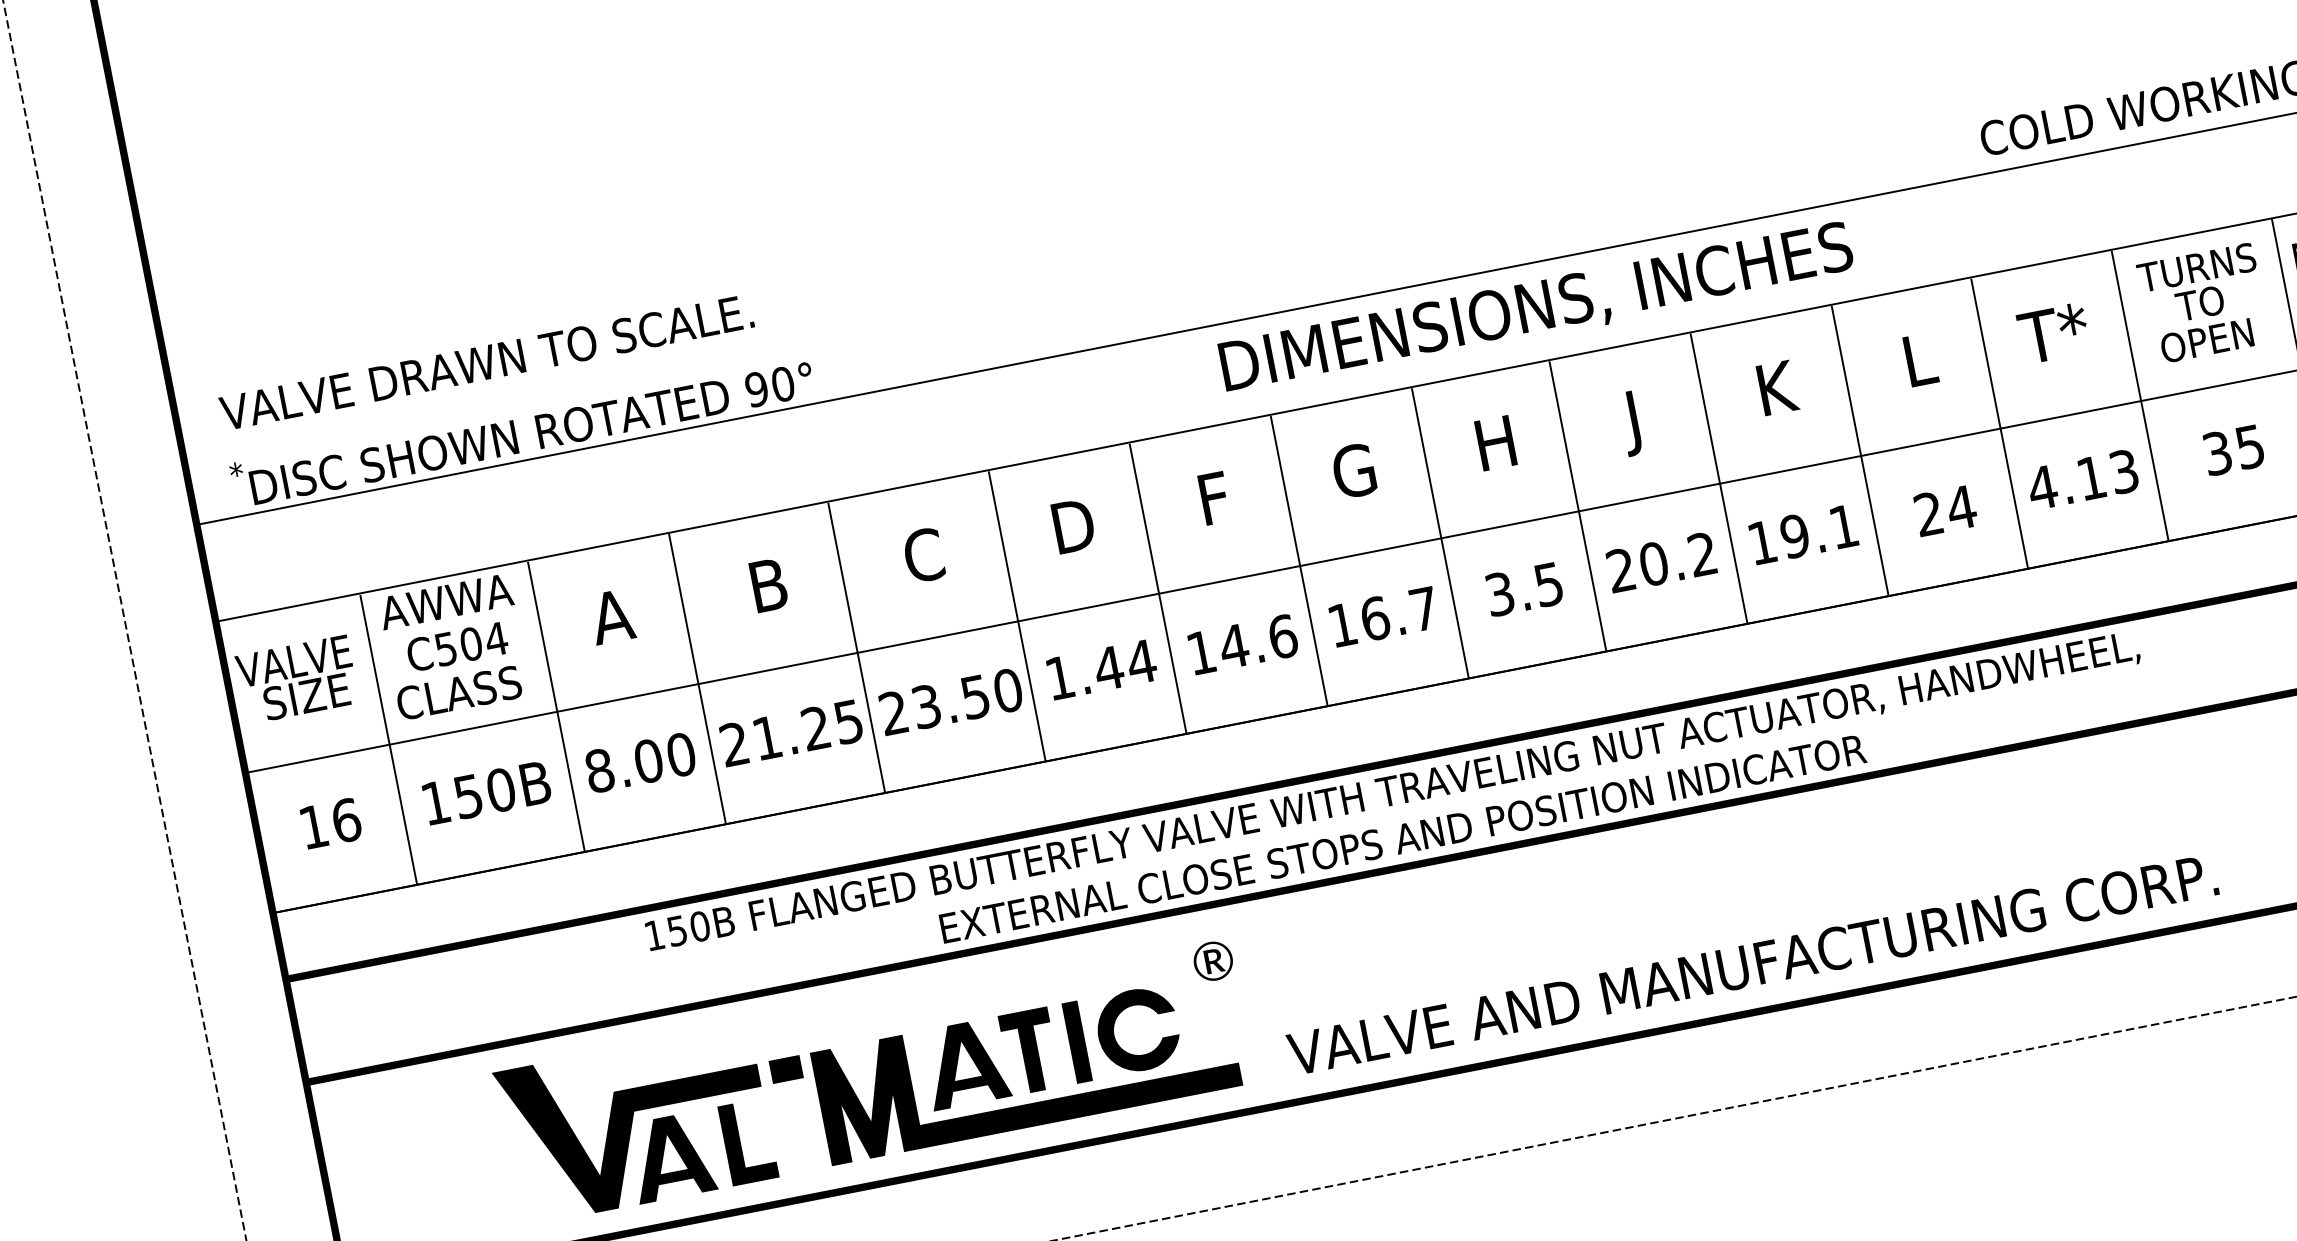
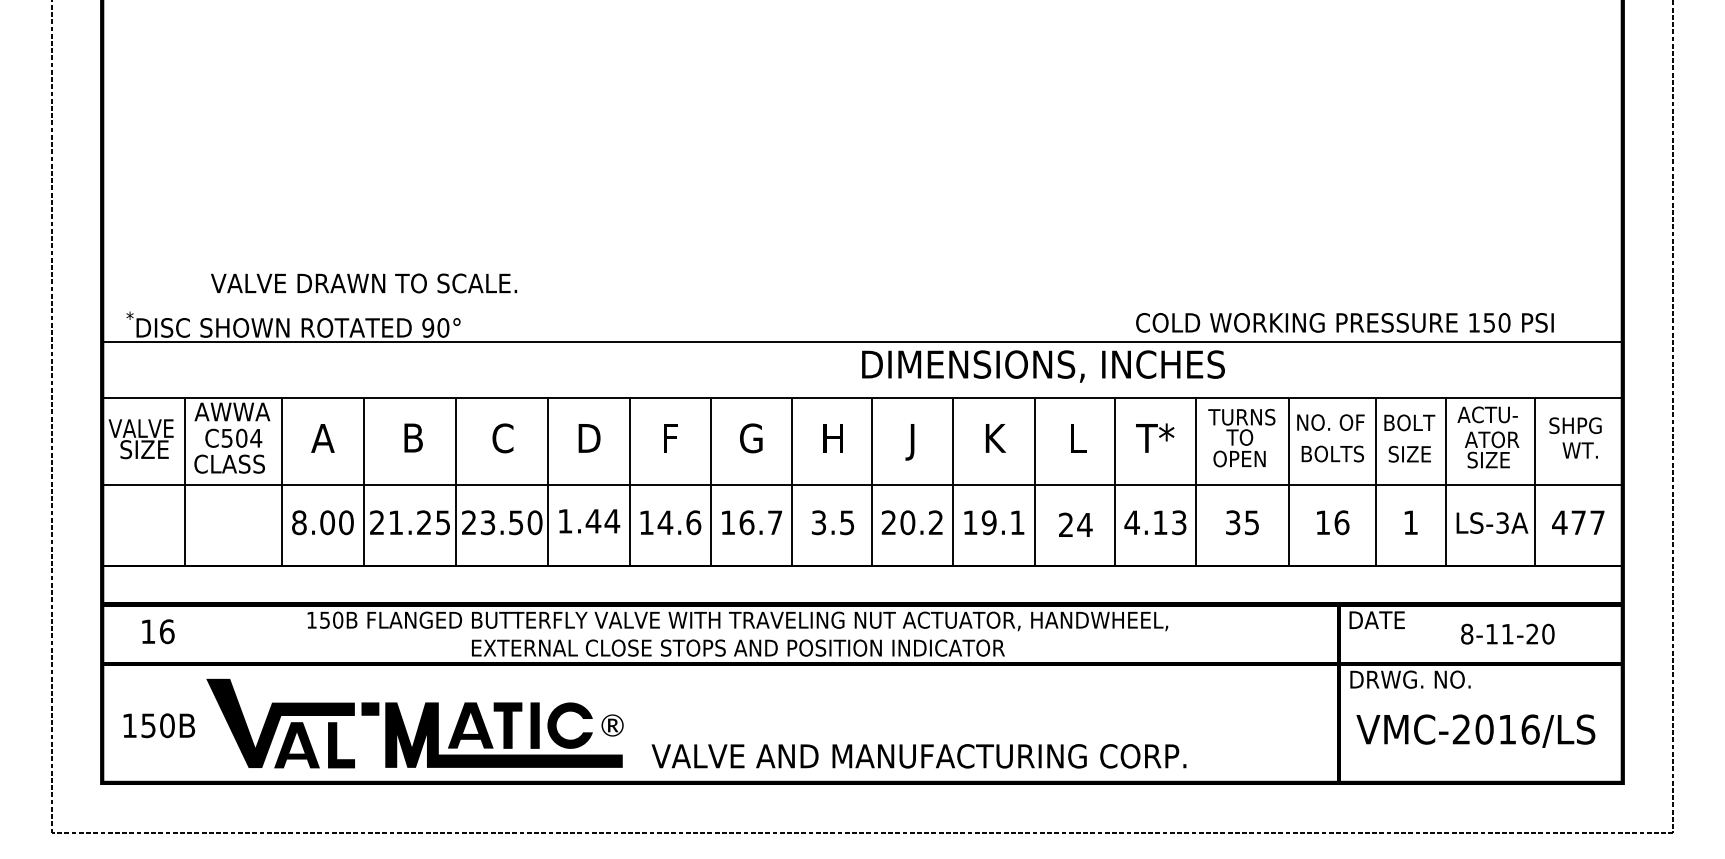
text: (1536, 309) -> (1043, 366), moved
text: (487, 362) -> (364, 283), moved
text: (485, 792) -> (158, 725), moved
text: (331, 823) -> (158, 631), moved
text: (1213, 961) -> (612, 725), moved

